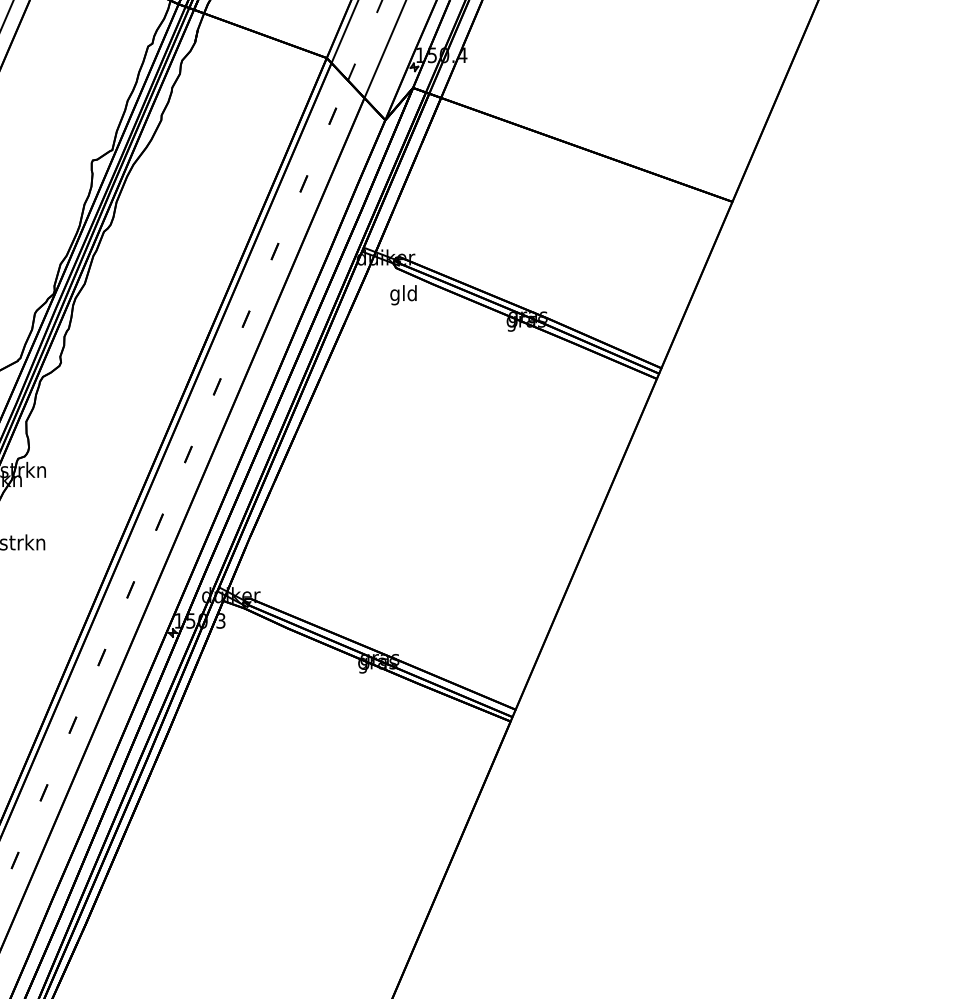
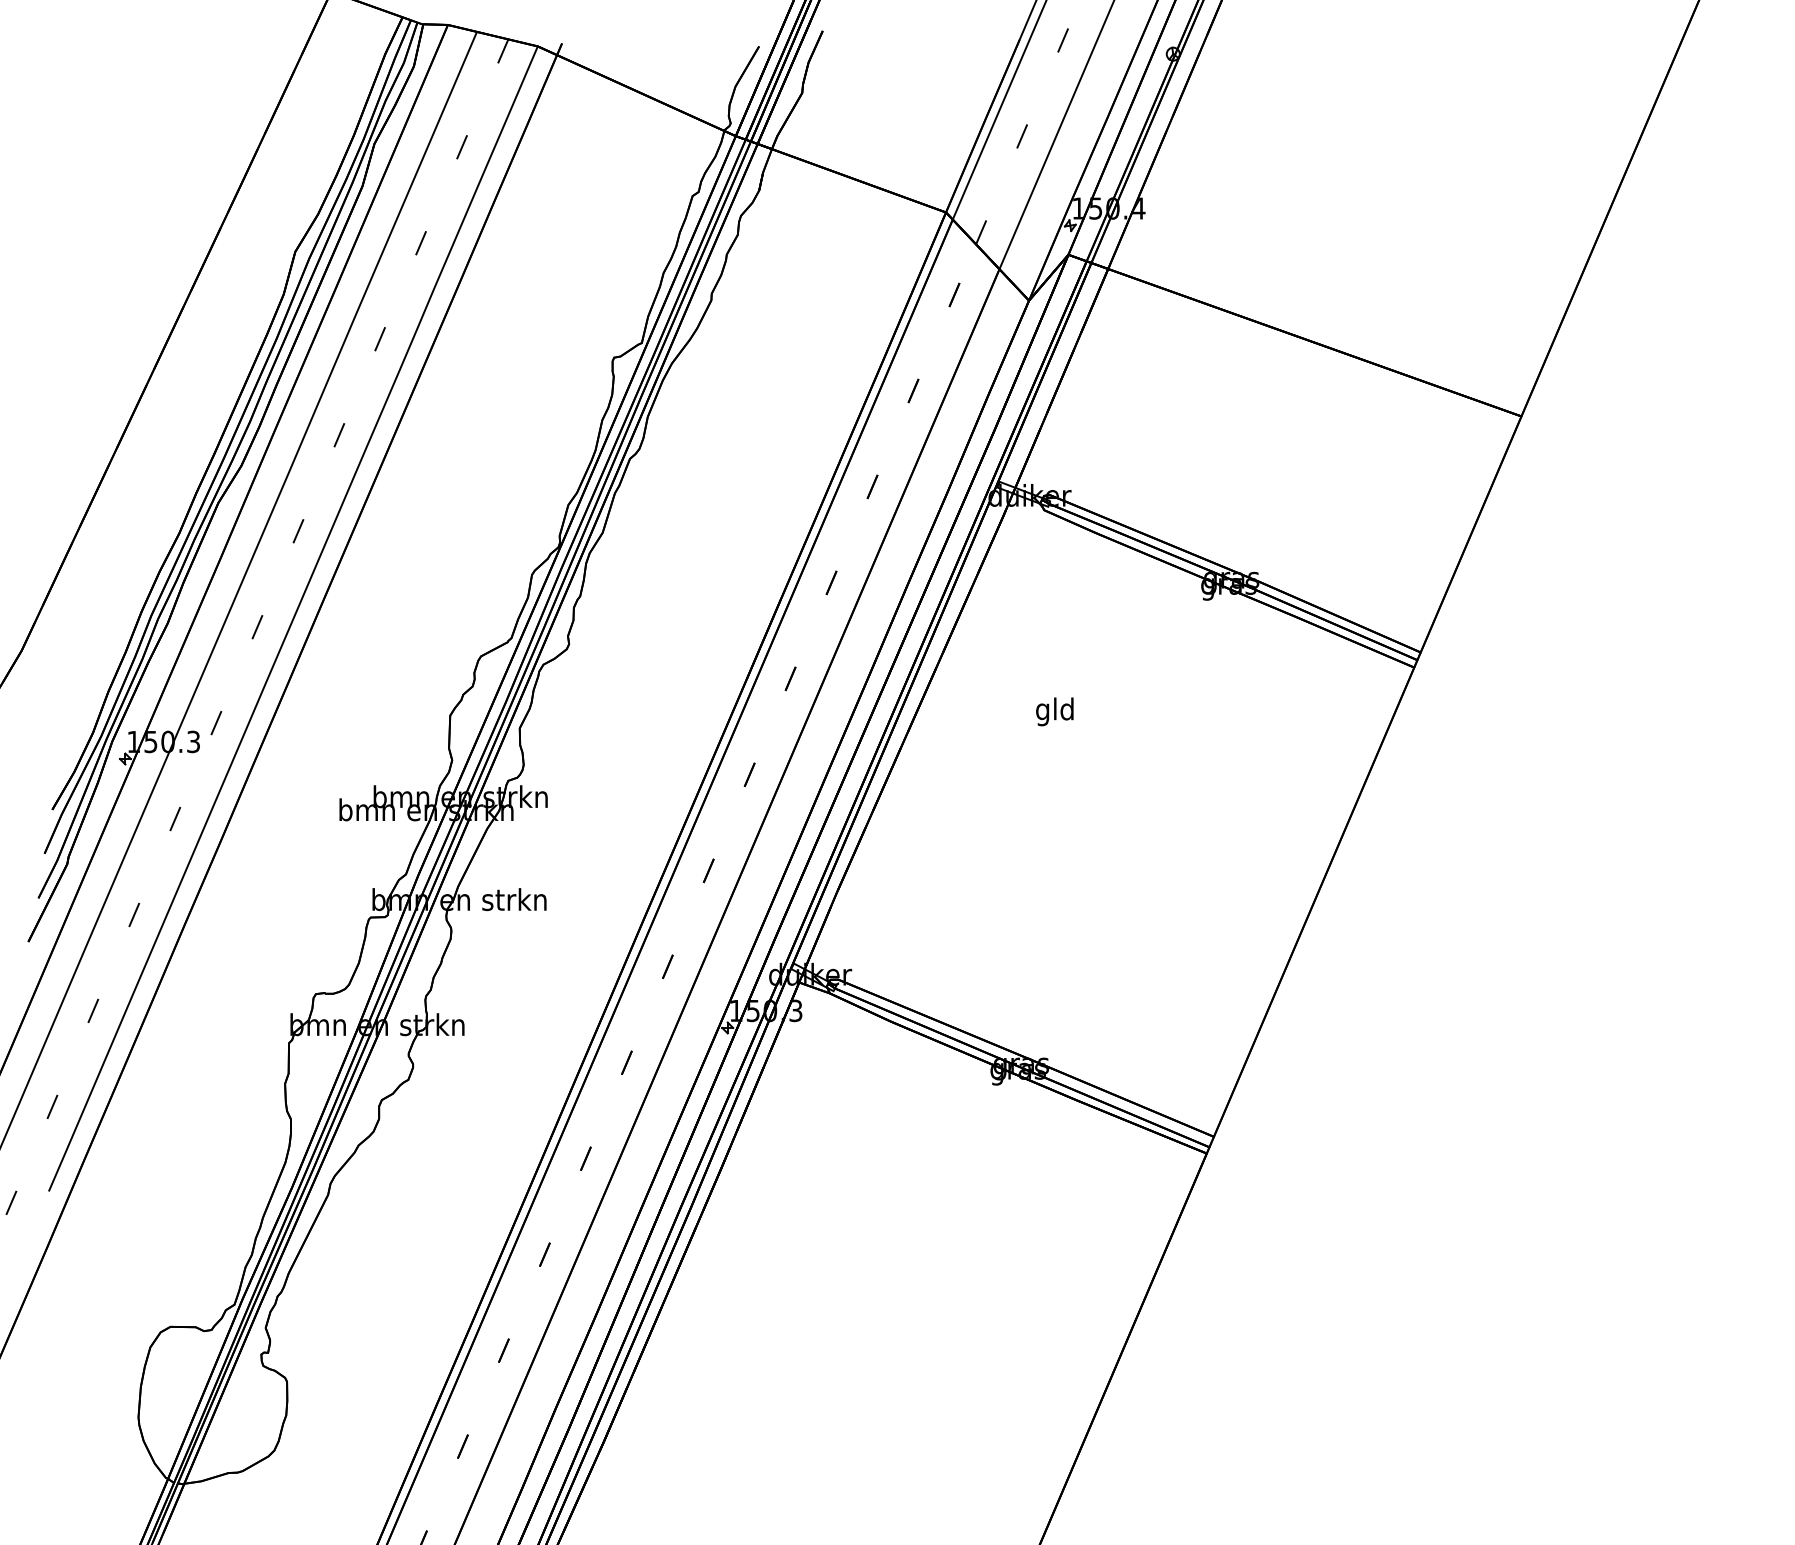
text: (403, 294) -> (1054, 711), moved

